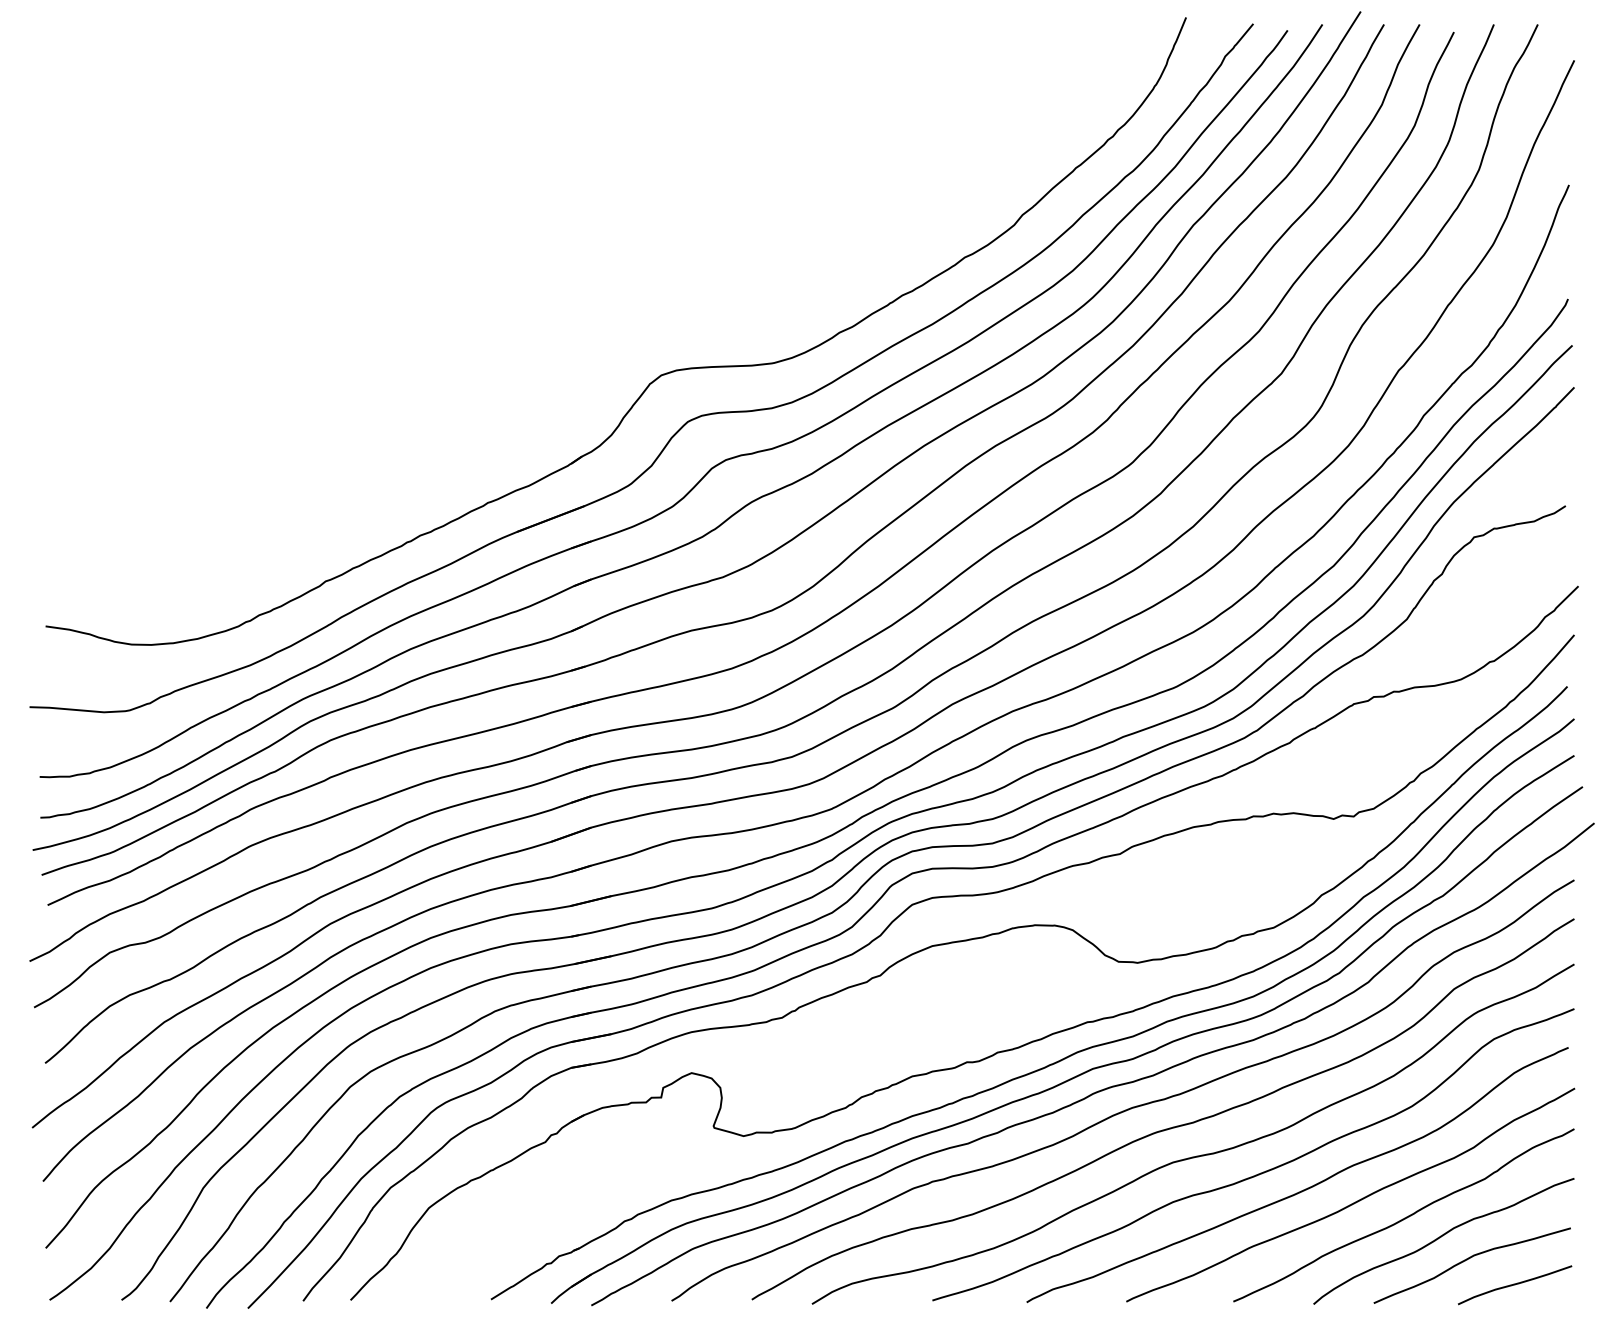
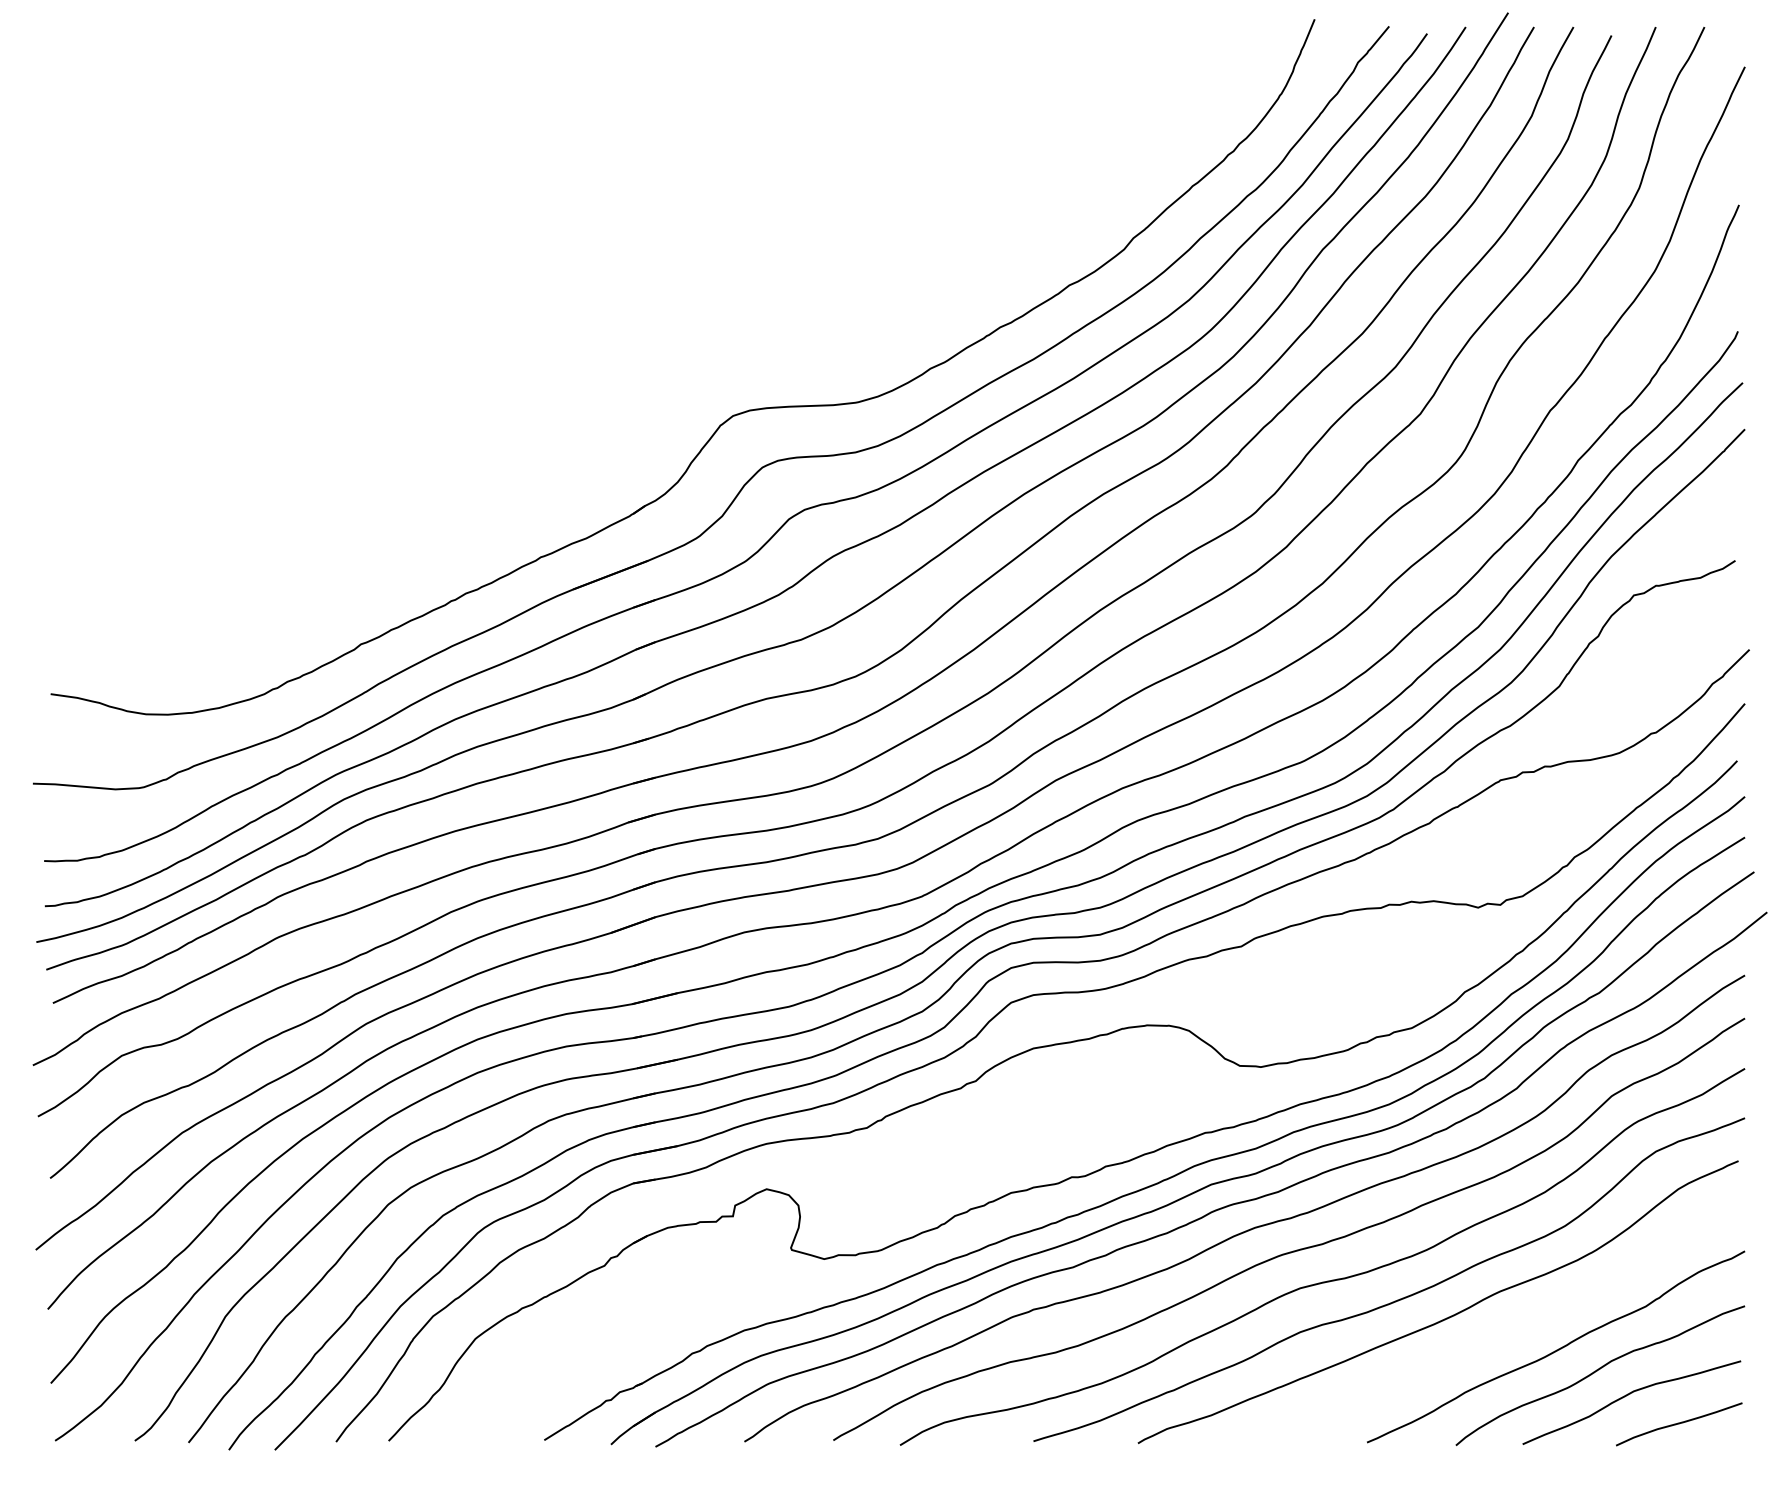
curve: (1353, 1202) -> (1500, 1332), removed

